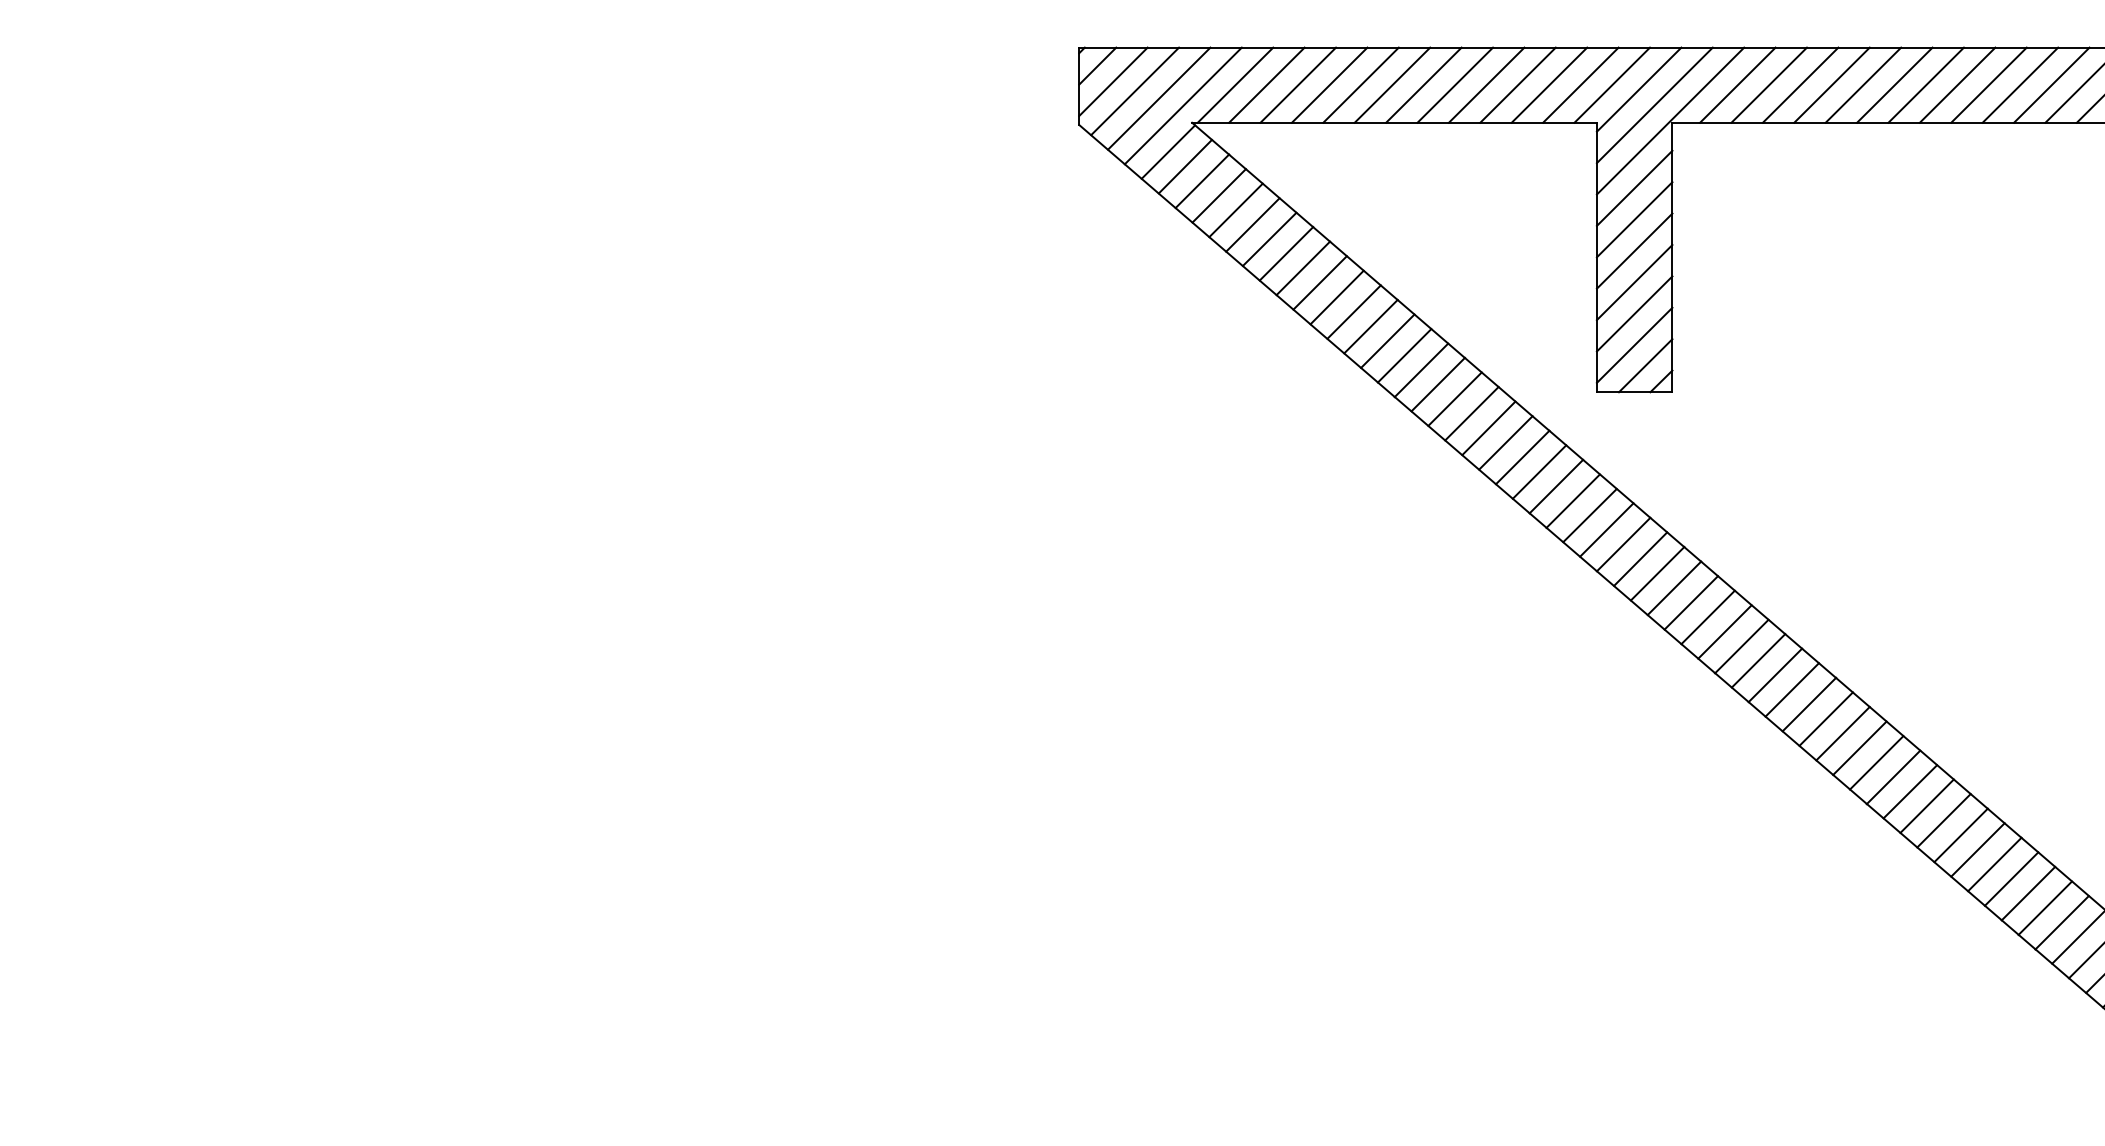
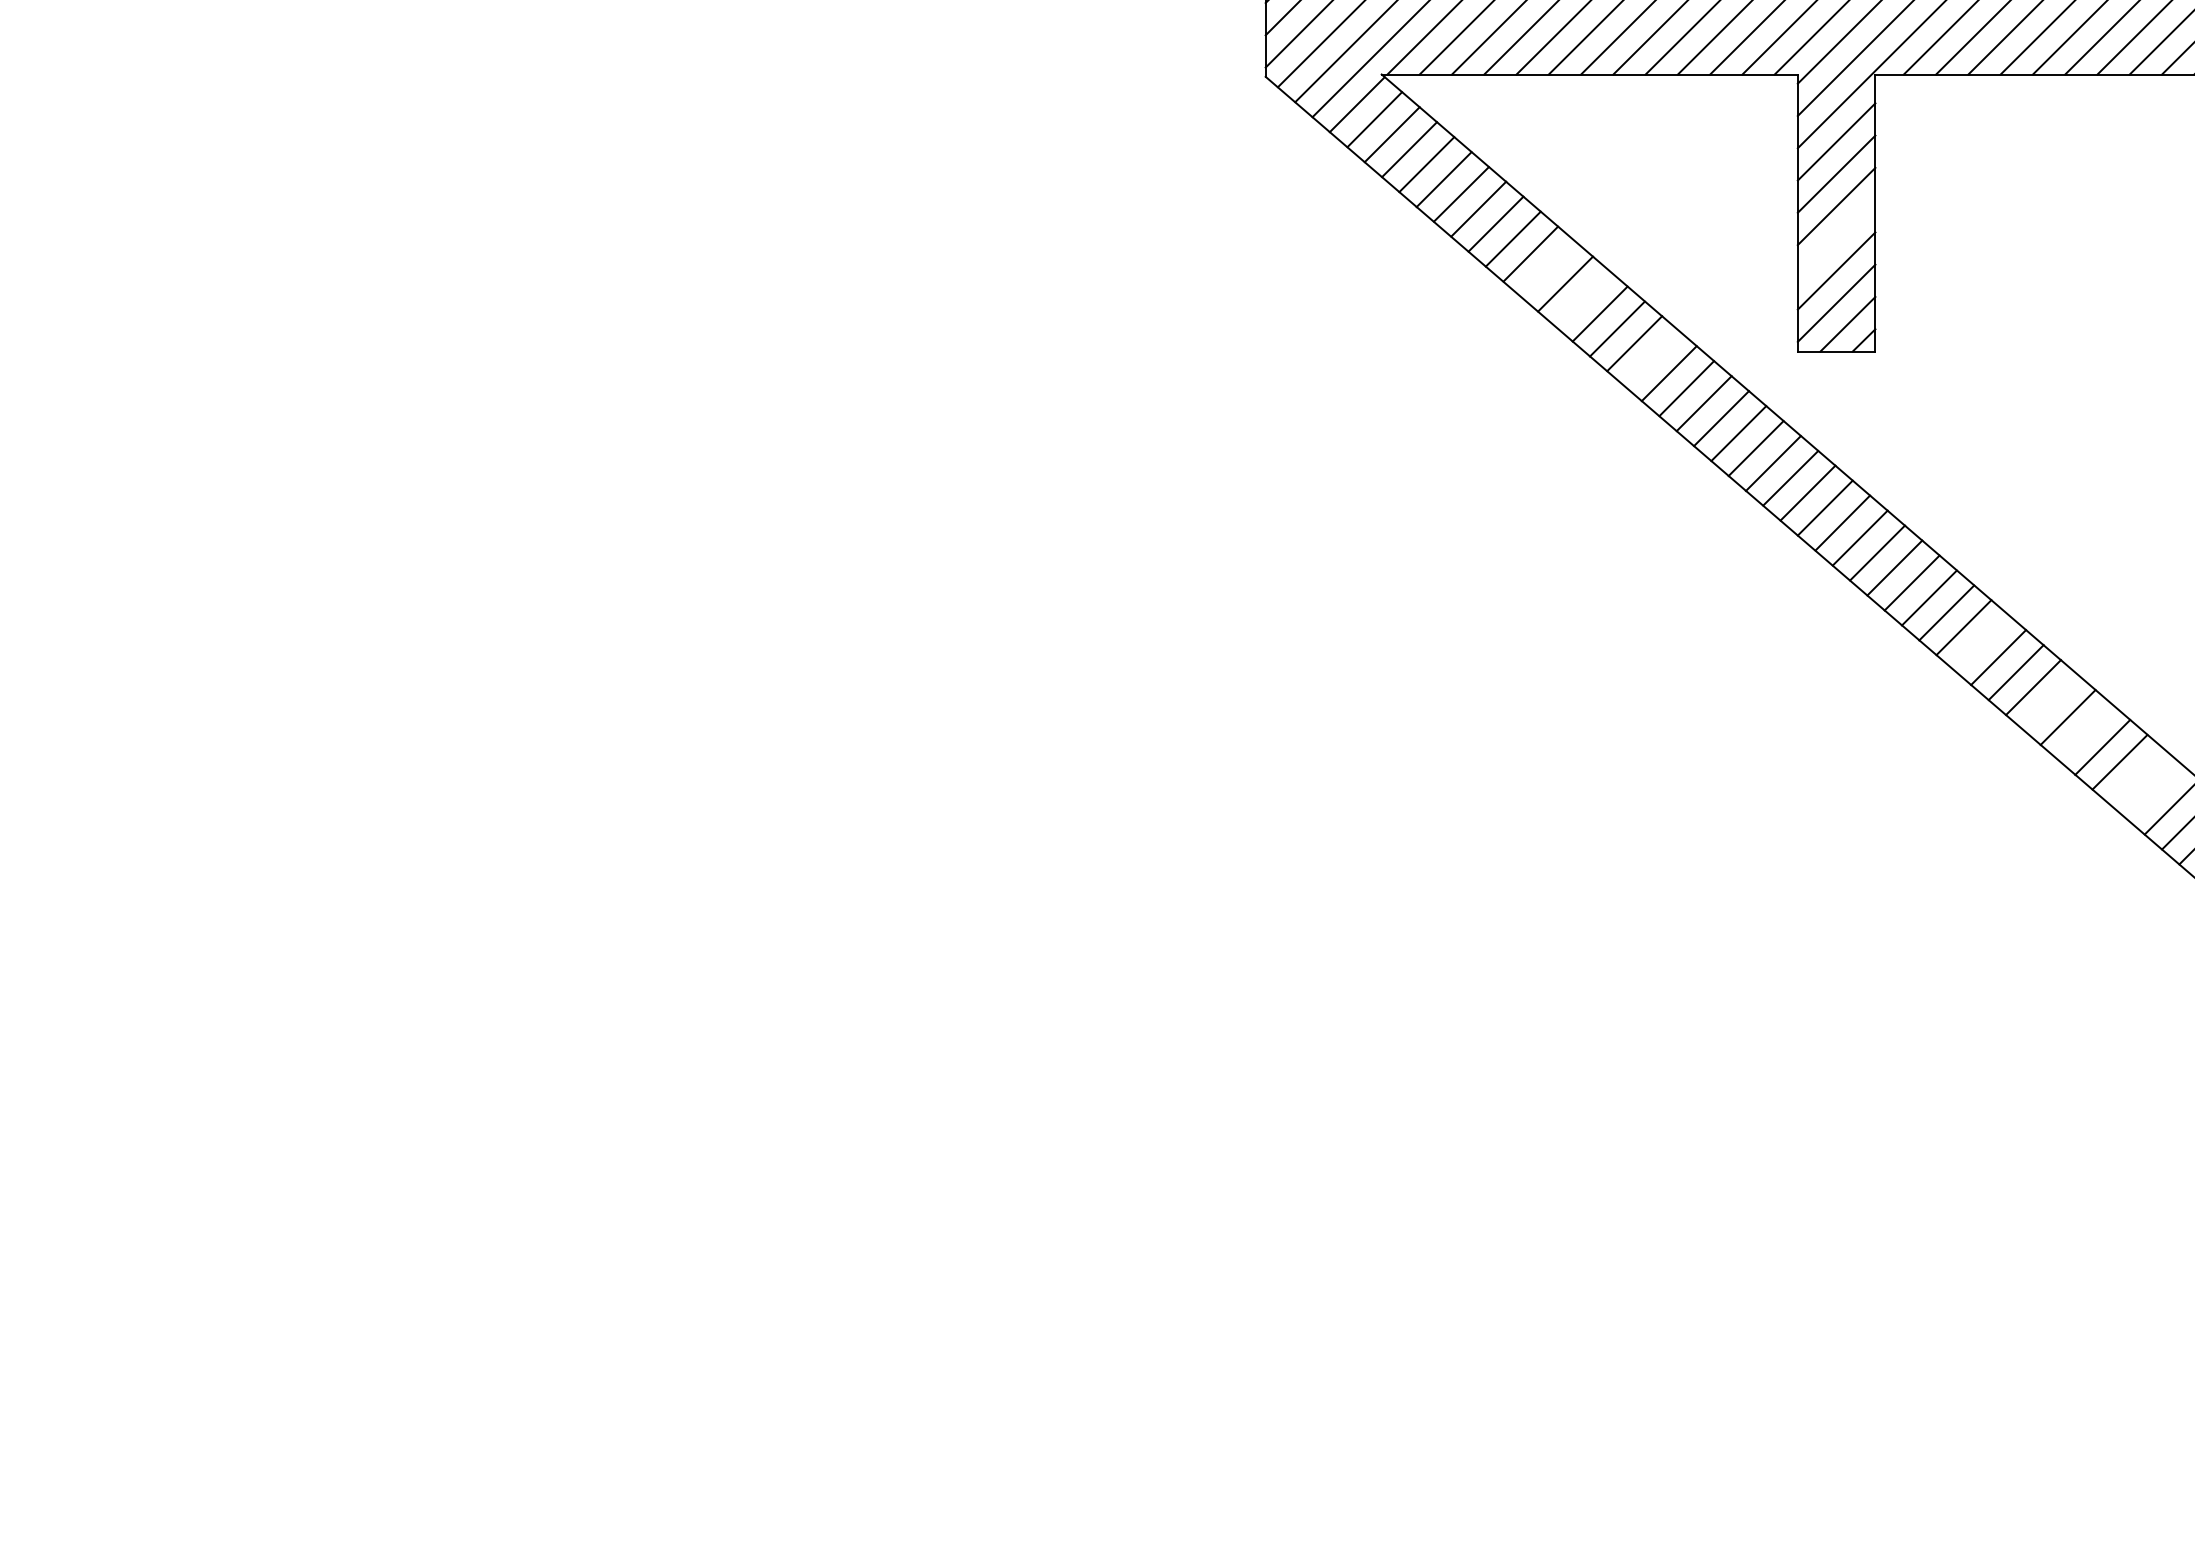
line: (1634, 282) -> (1836, 238), removed
line: (1353, 311) -> (1547, 268), removed
line: (1387, 340) -> (1582, 298), removed
line: (1454, 399) -> (1651, 358), removed
line: (1774, 675) -> (1980, 642), removed
line: (1842, 733) -> (2050, 702), removed
line: (1875, 762) -> (2084, 732), removed
line: (1926, 805) -> (2136, 776), removed
line: (1943, 820) -> (2154, 791), removed

